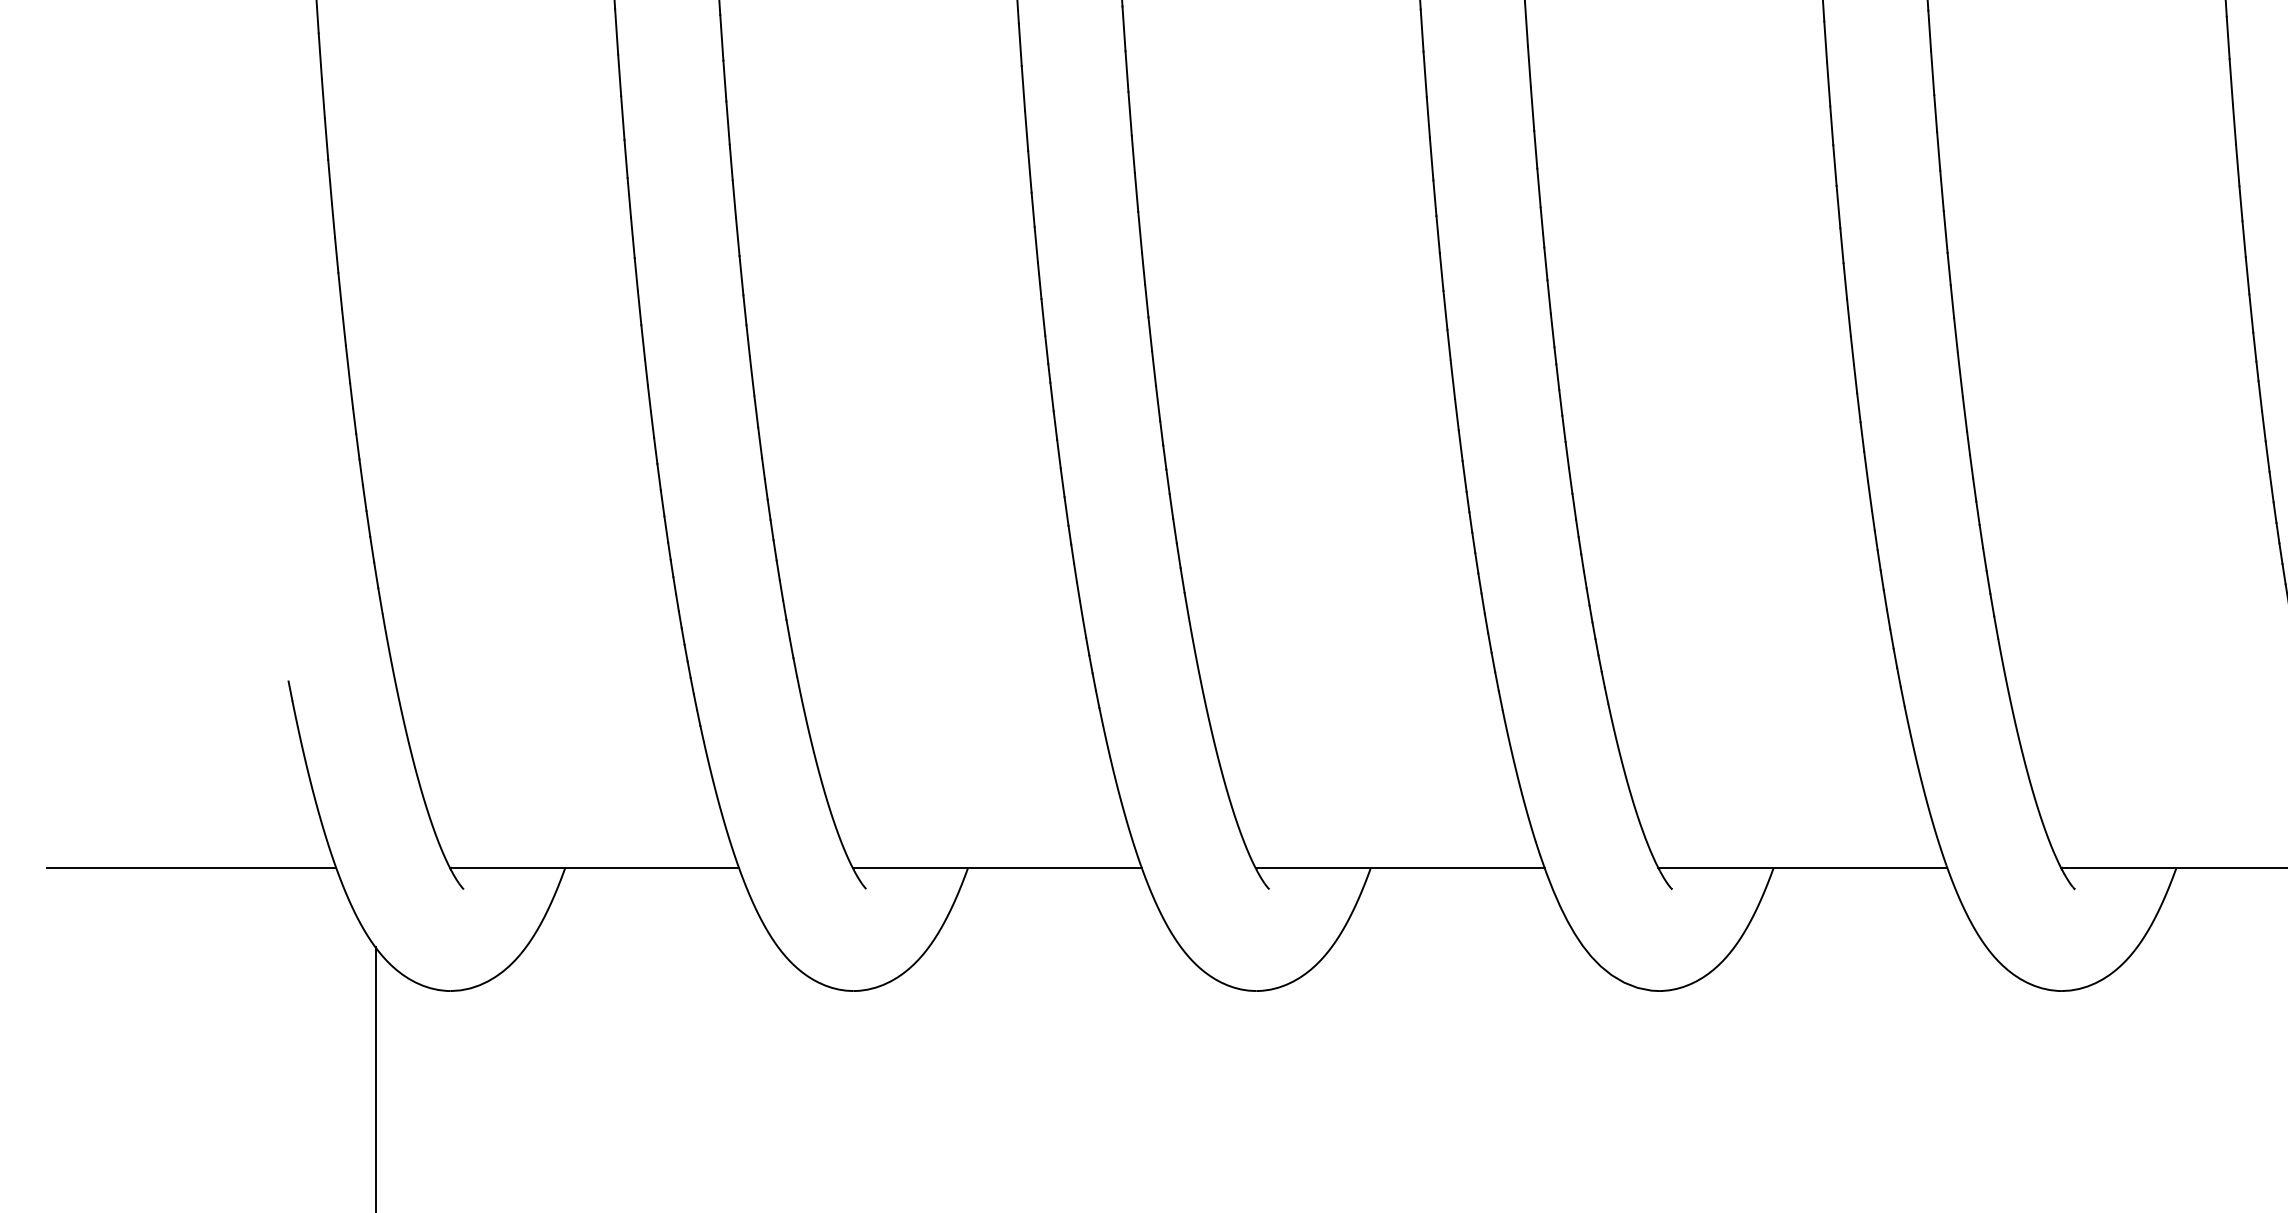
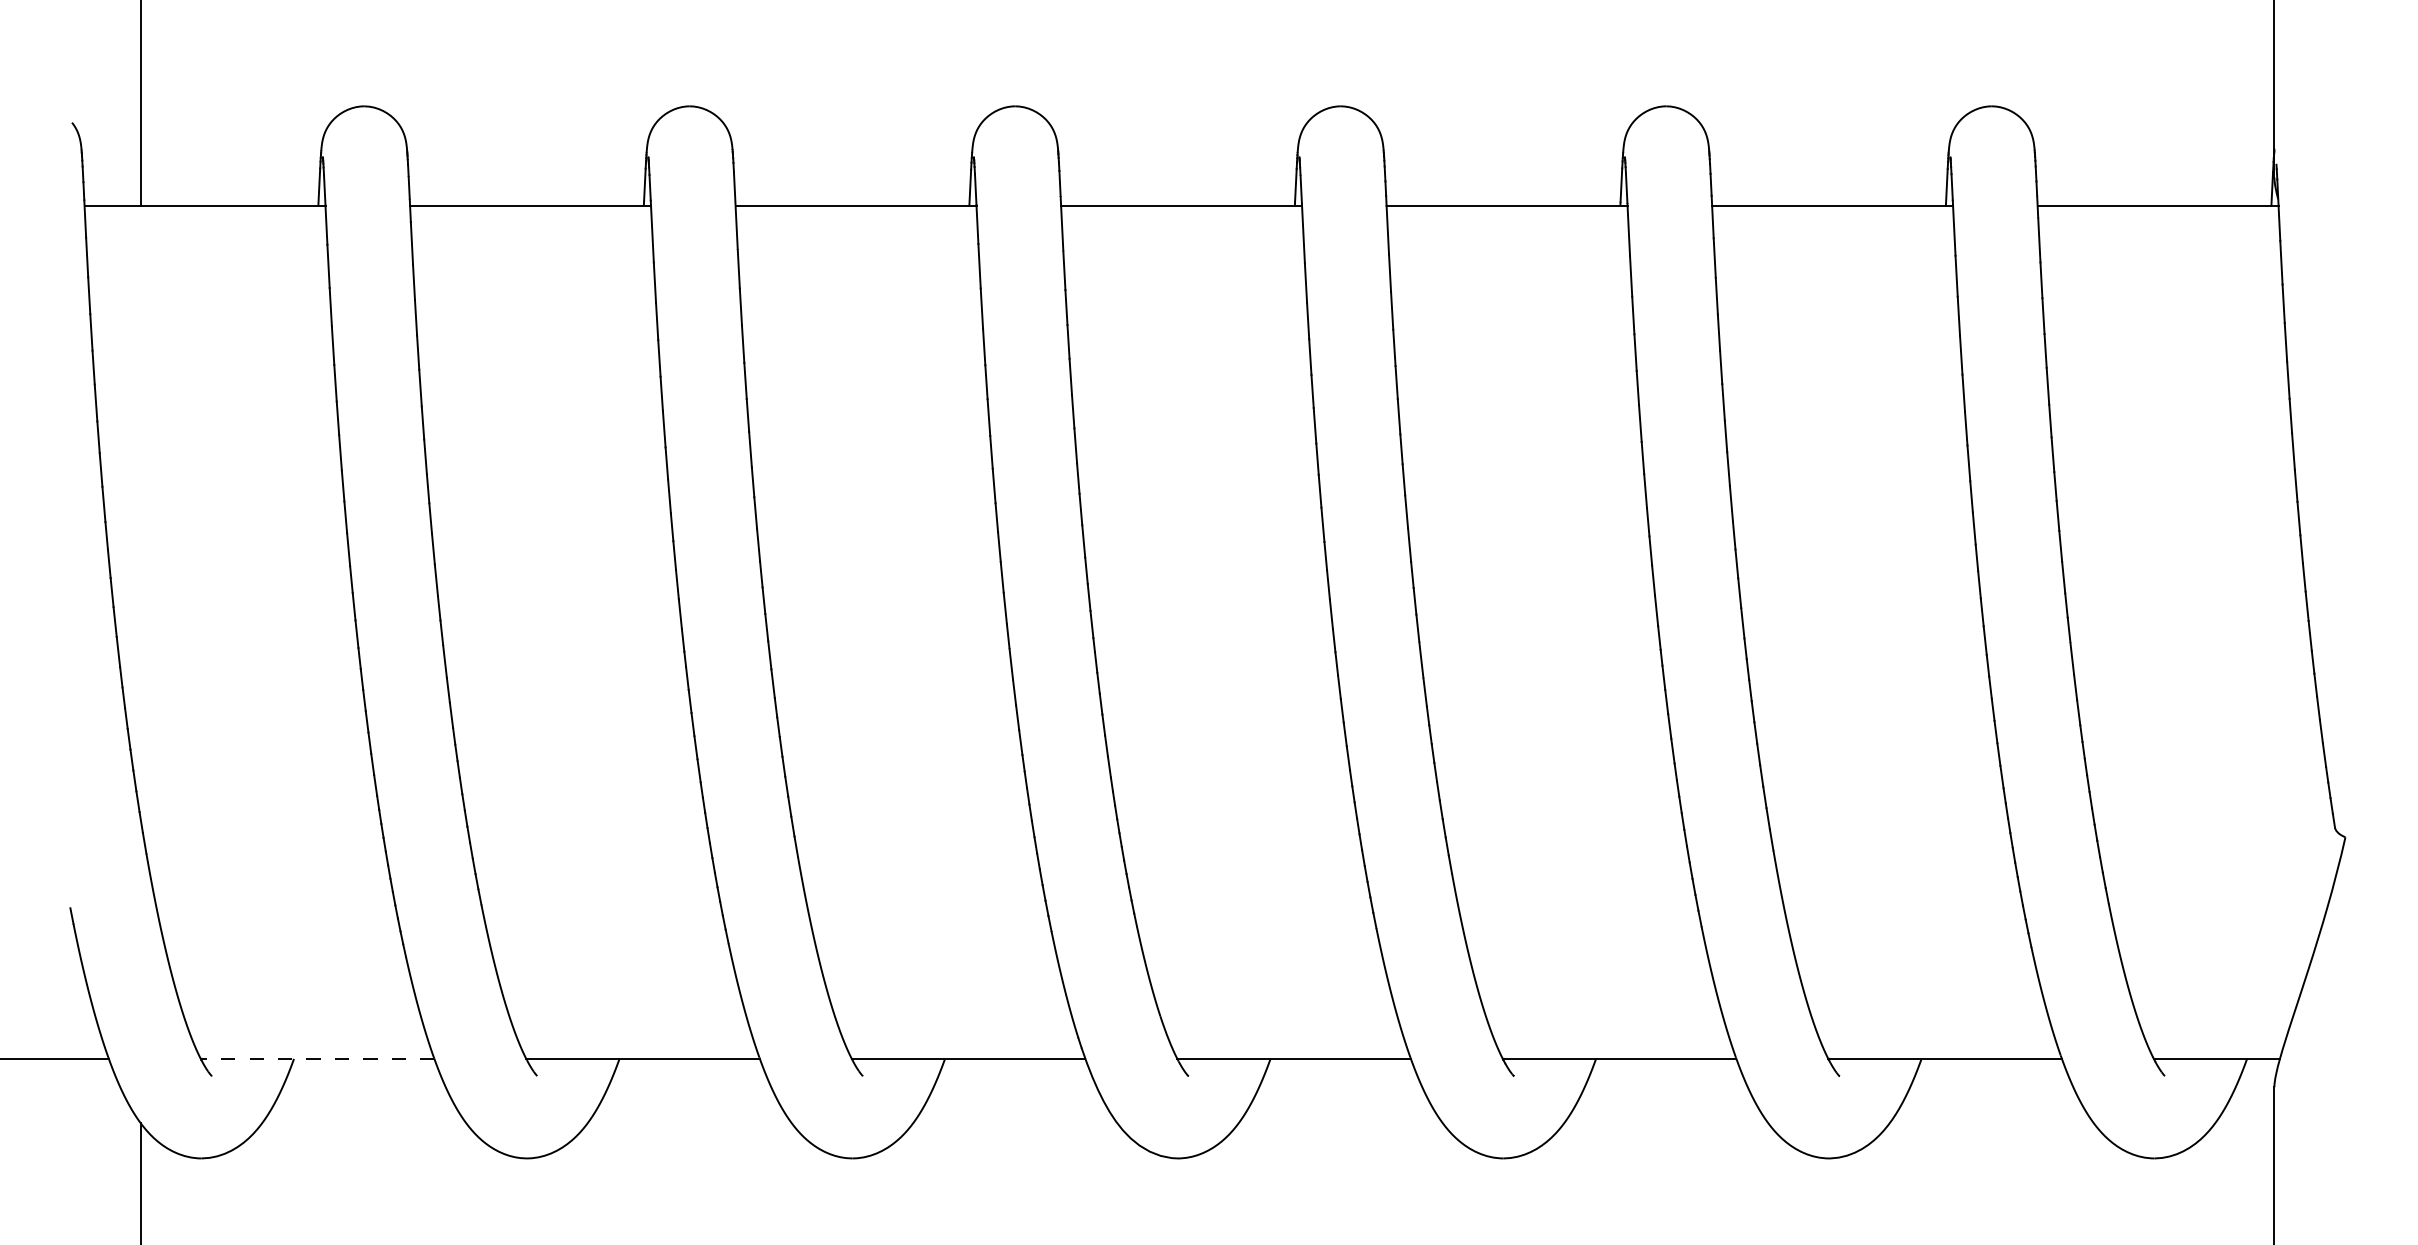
line: (594, 867) -> (317, 1058), solid -> dashed

